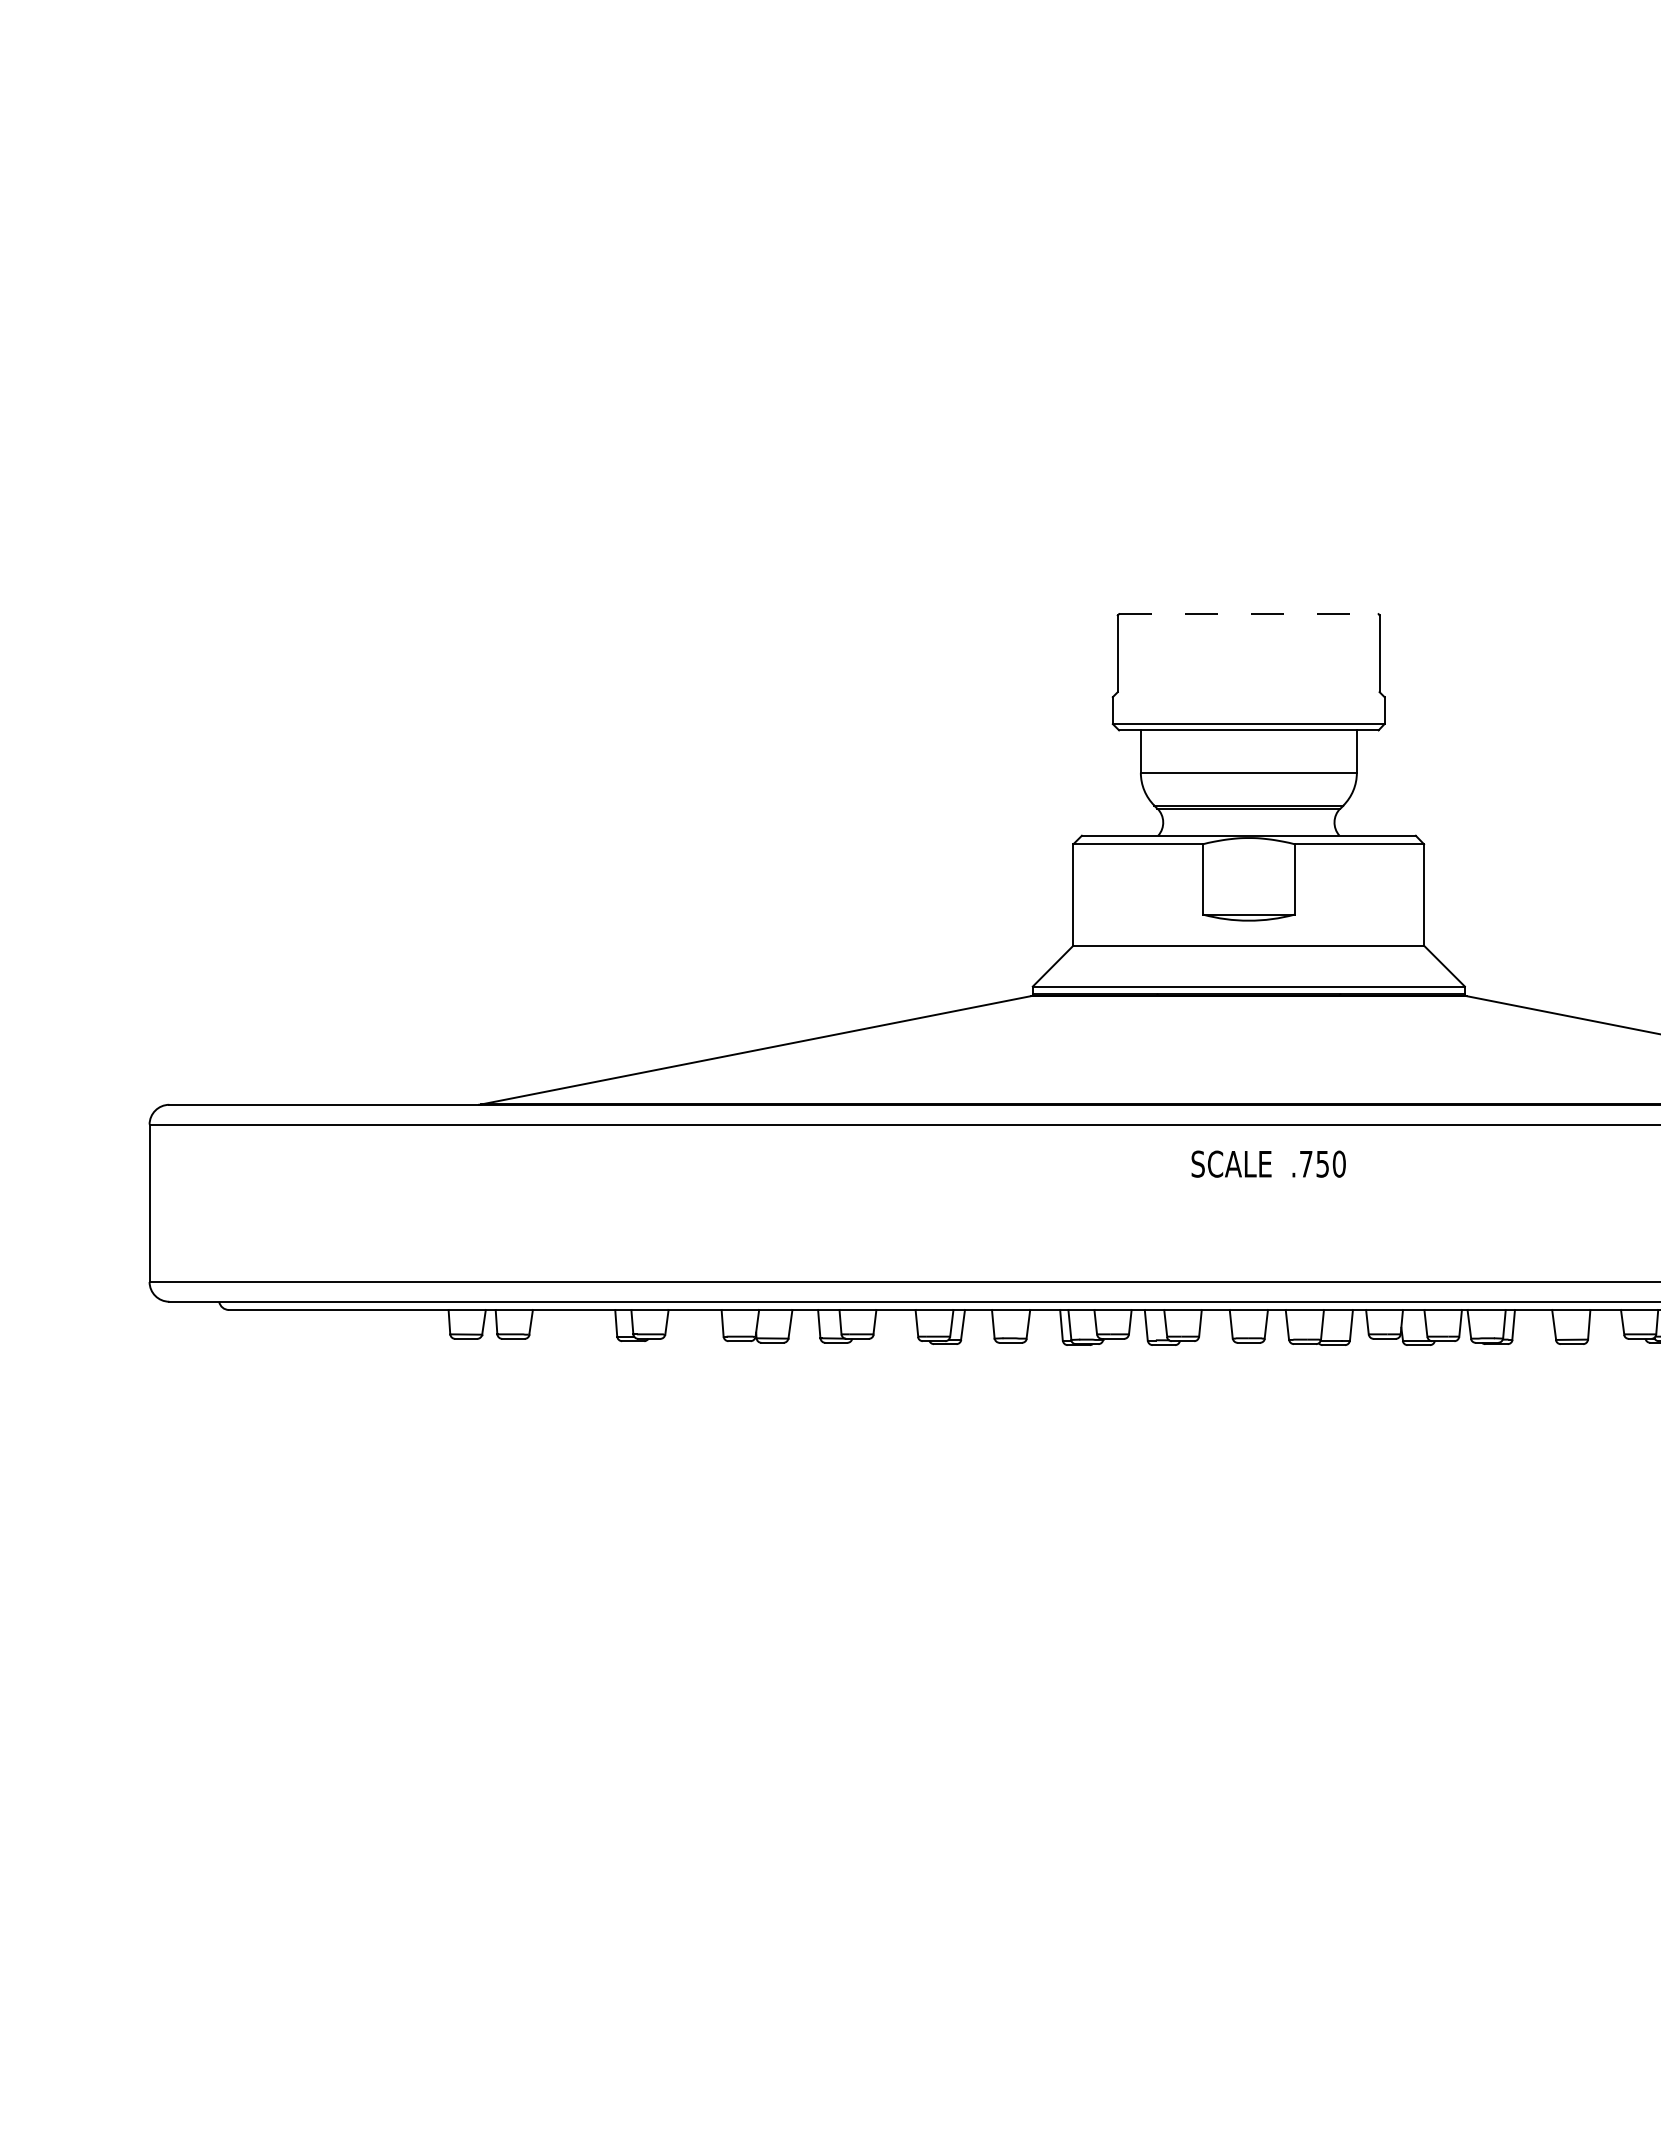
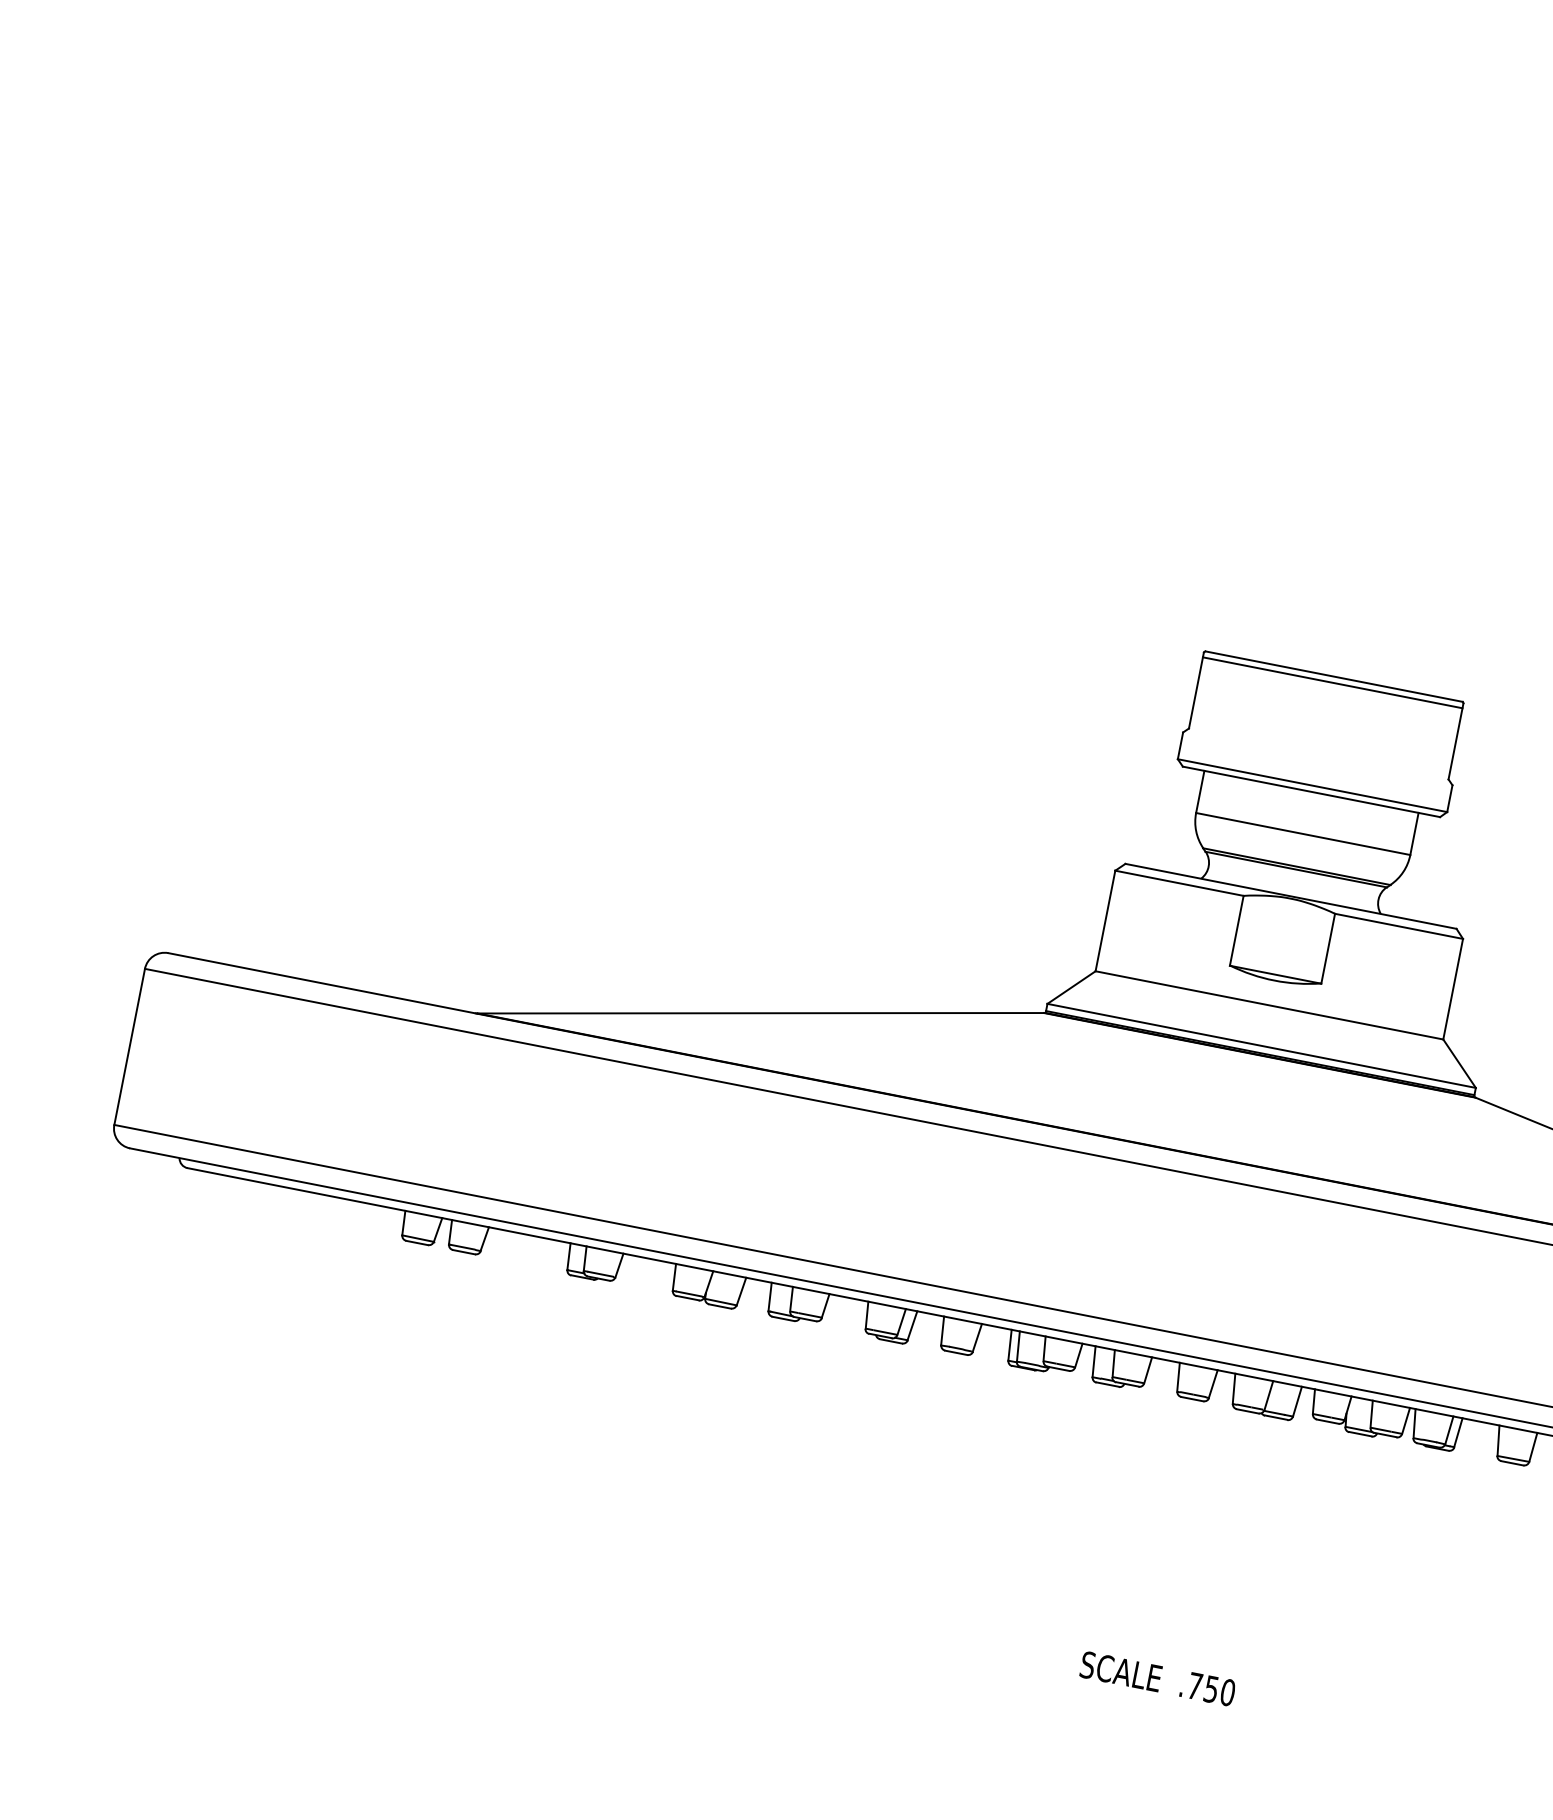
line: (1248, 614) -> (1333, 676), dashed -> solid
line: (1248, 620) -> (1332, 682), added
text: (1268, 1163) -> (1157, 1678), moved

